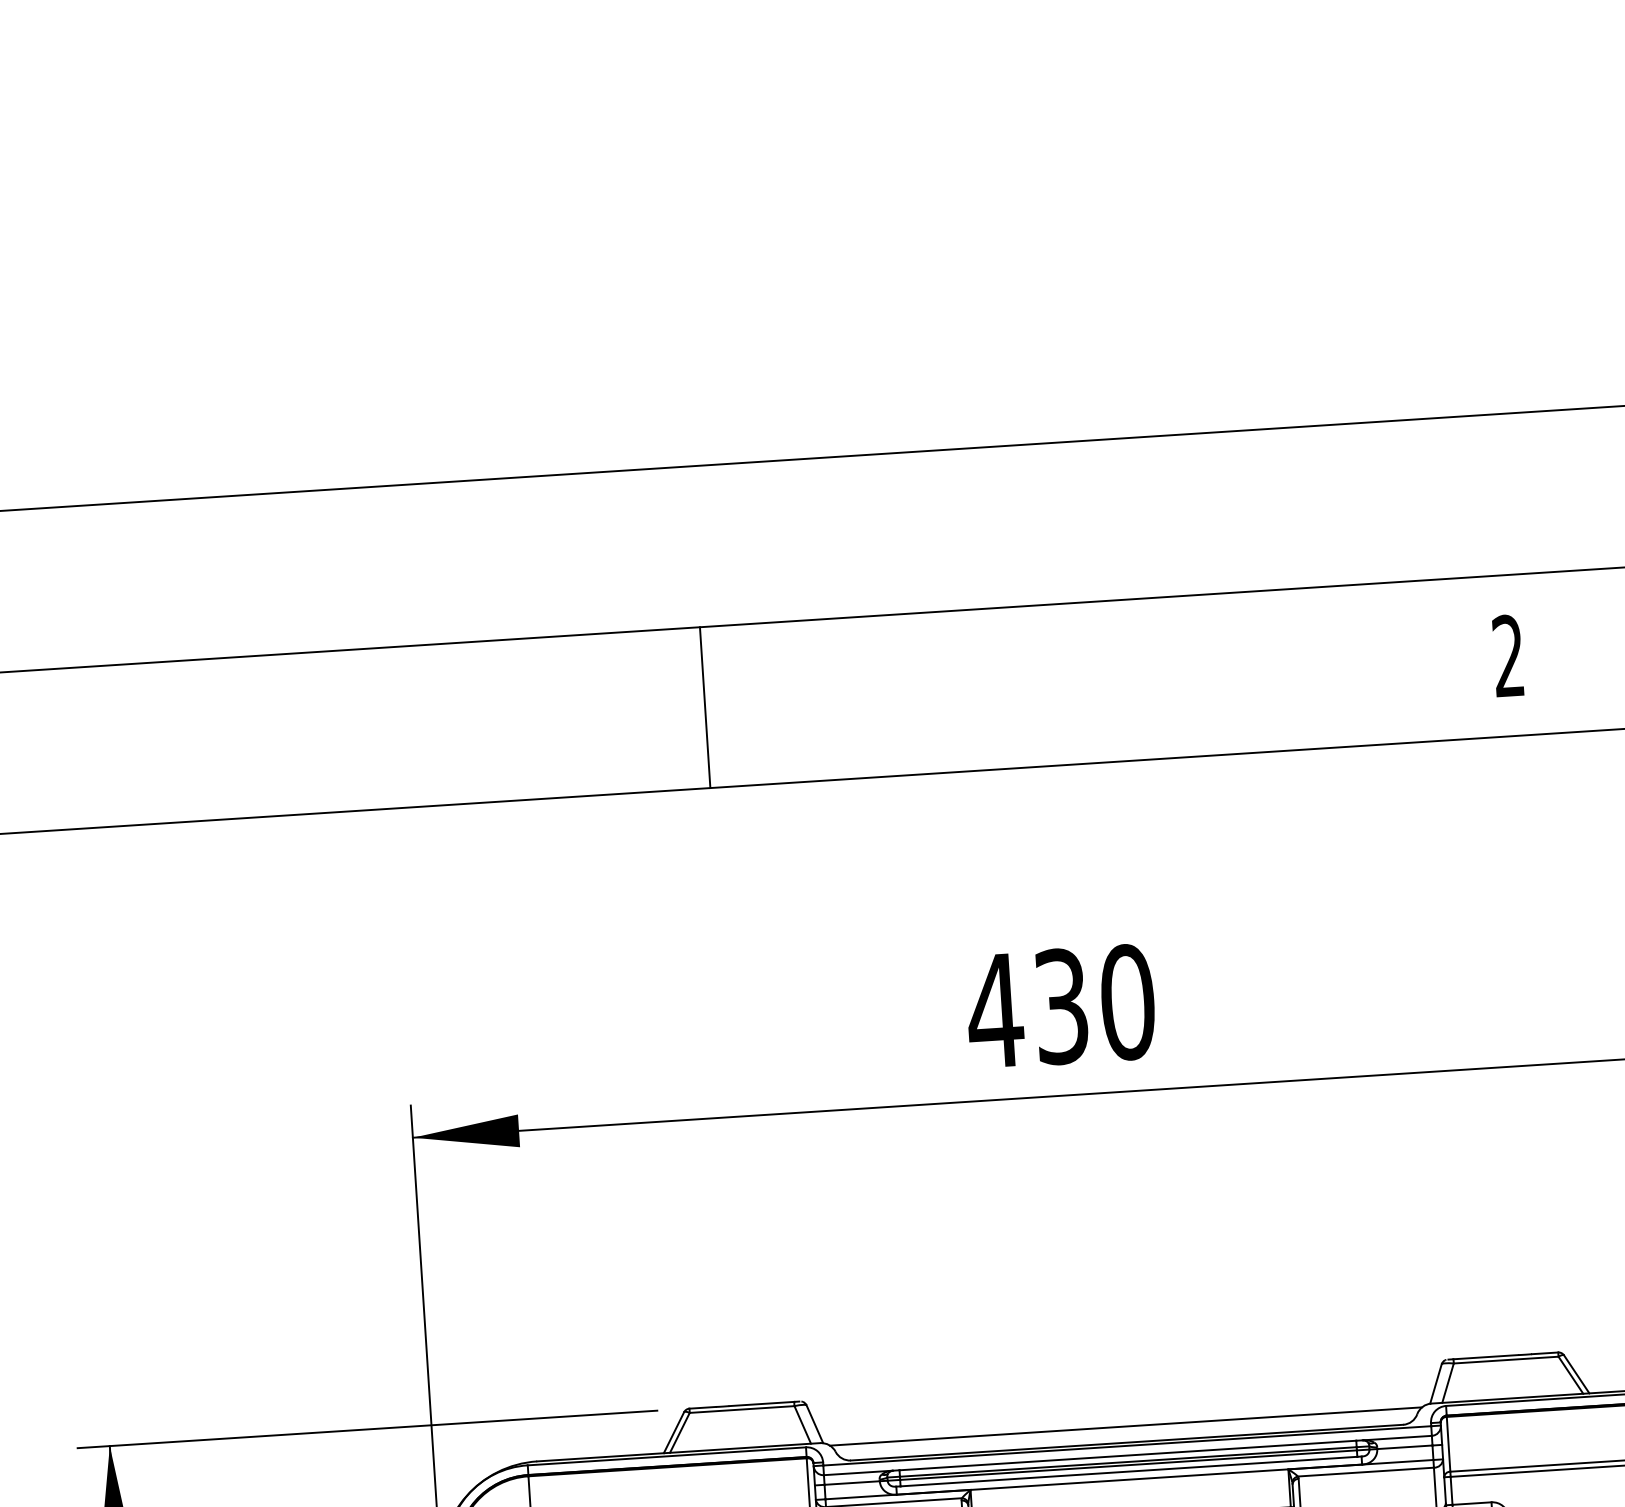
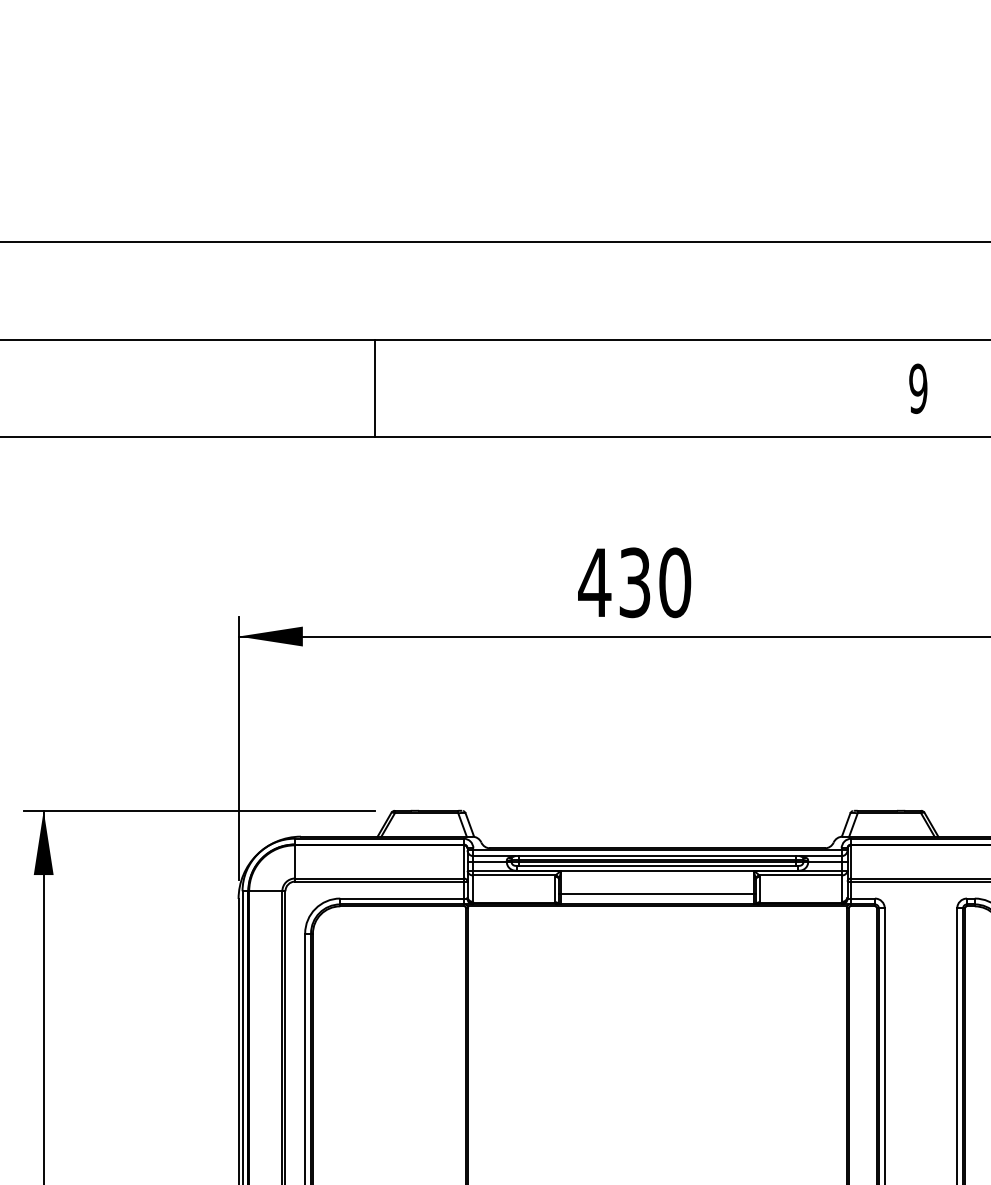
text: (1508, 655) -> (918, 388), 2 -> 9
line: (704, 707) -> (374, 388), moved
line: (1125, 1426) -> (657, 838), removed

